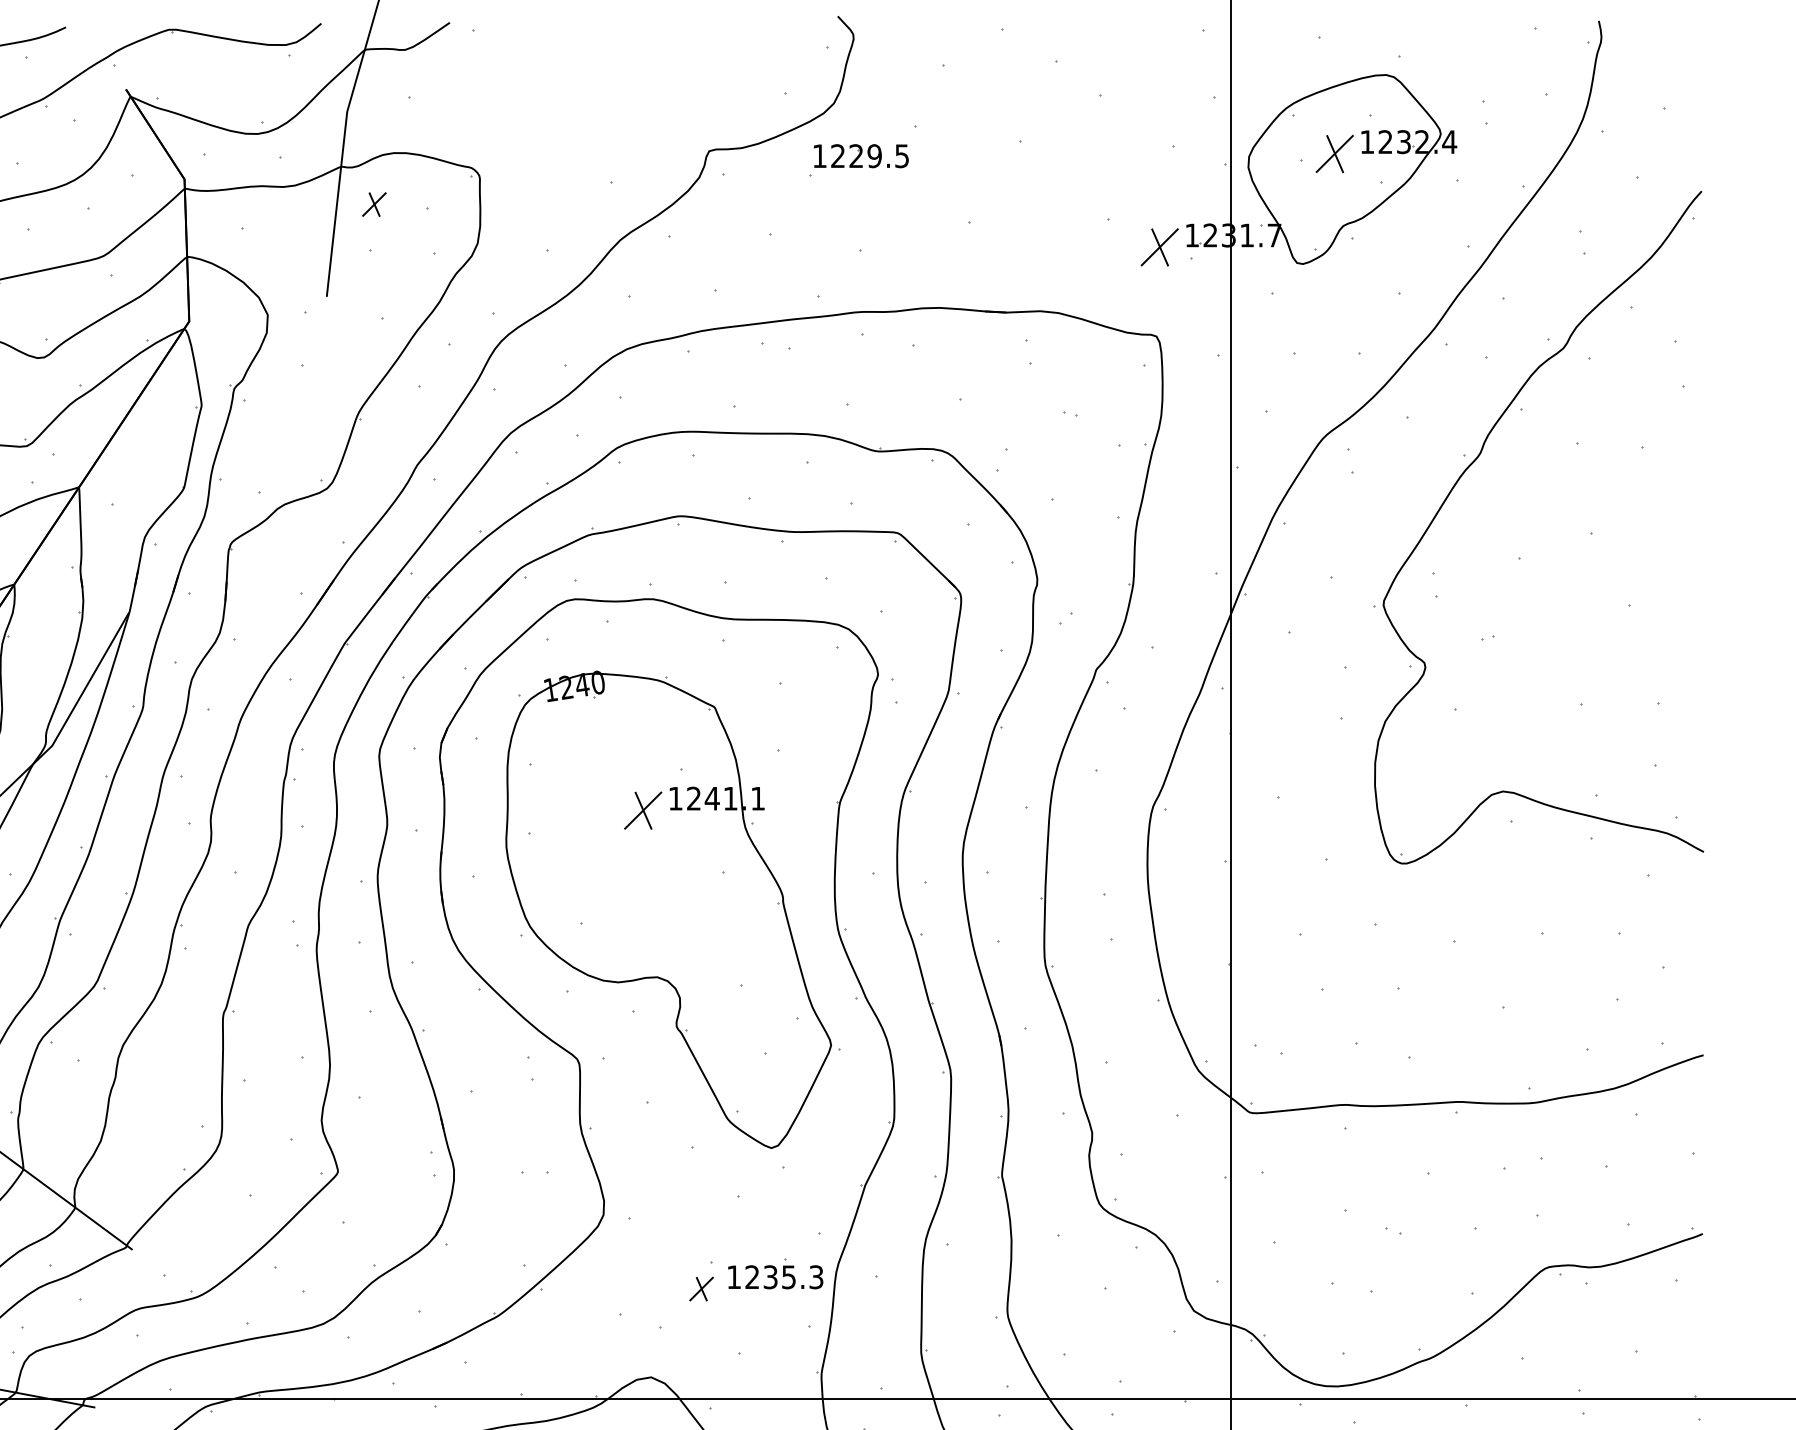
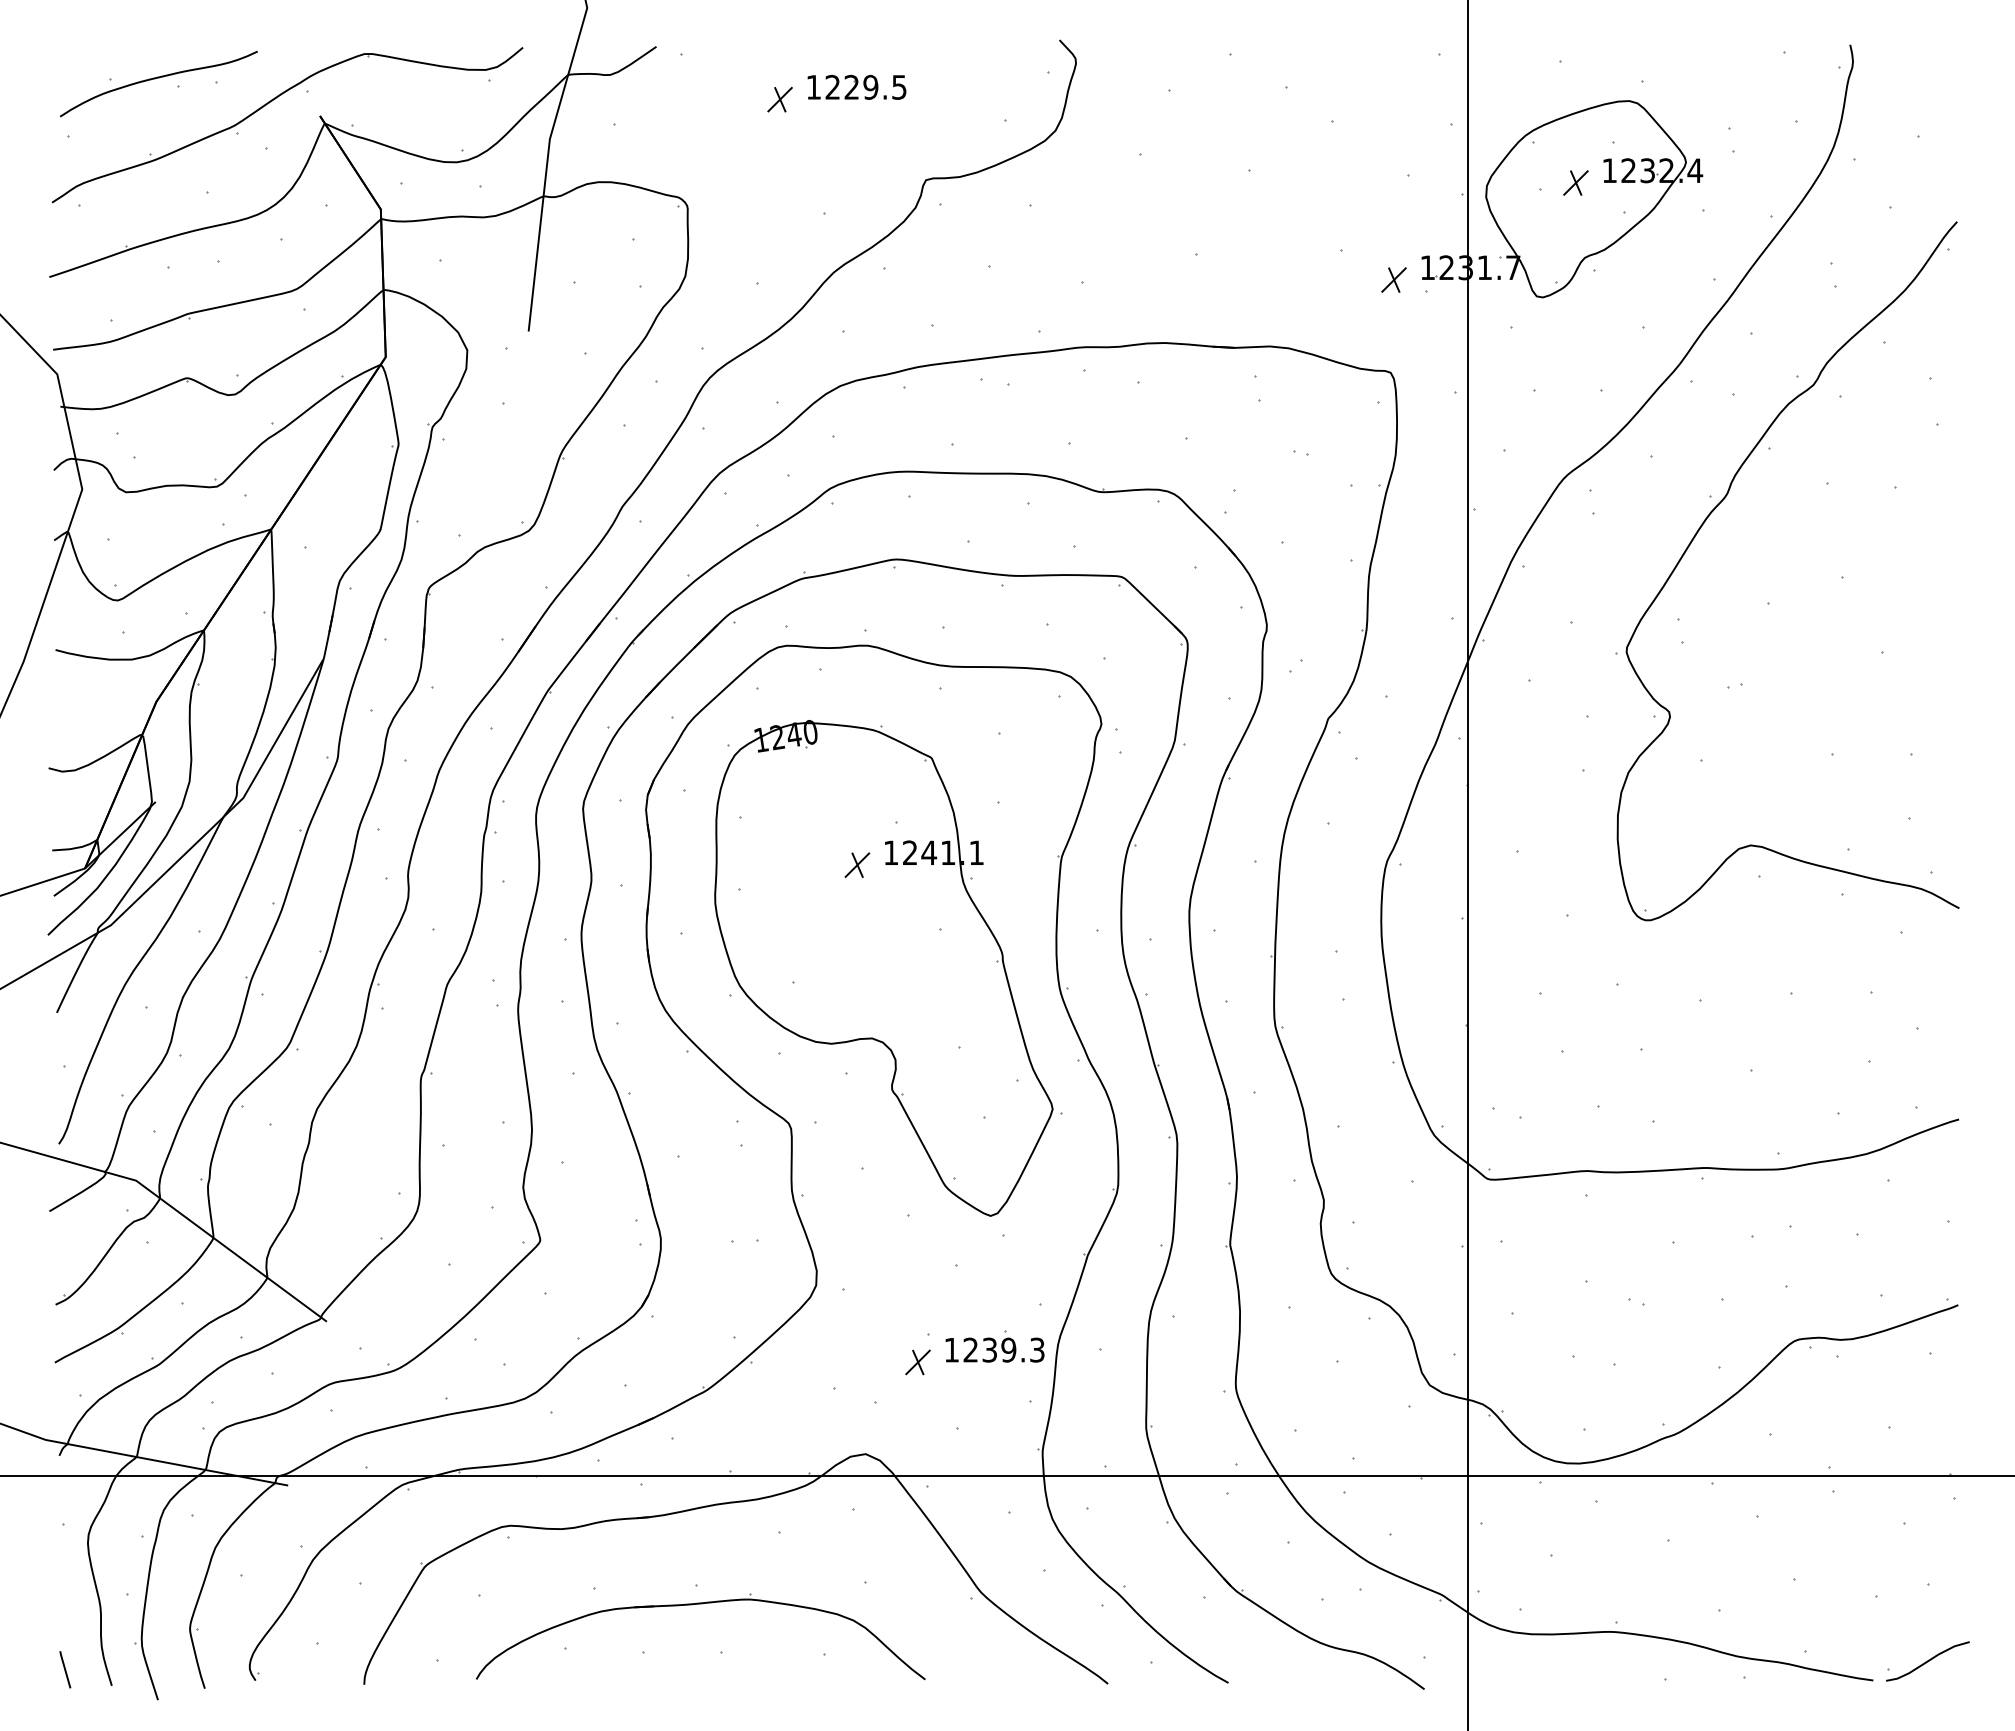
part: (1334, 153) -> (1575, 182), size x0.62
part: (860, 155) -> (856, 86), moved
part: (373, 204) -> (779, 99), moved
part: (1159, 246) -> (1393, 279), size x0.62
part: (643, 809) -> (857, 864), size x0.62
text: (788, 1276) -> (1008, 1349), 1235.3 -> 1239.3

